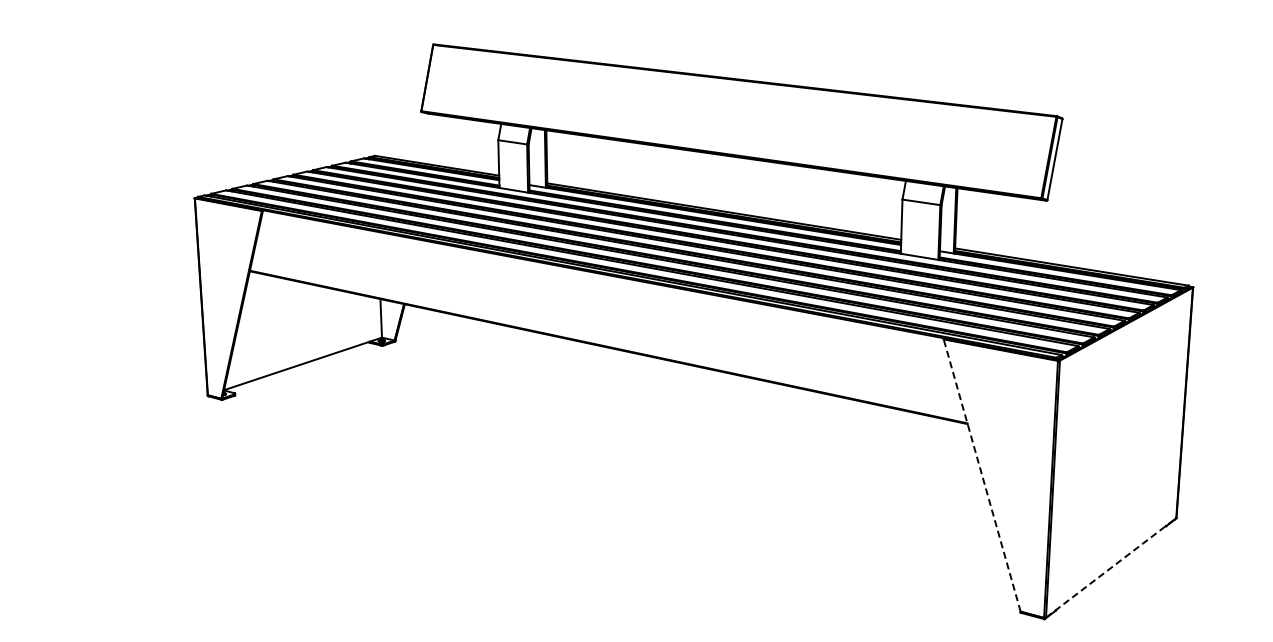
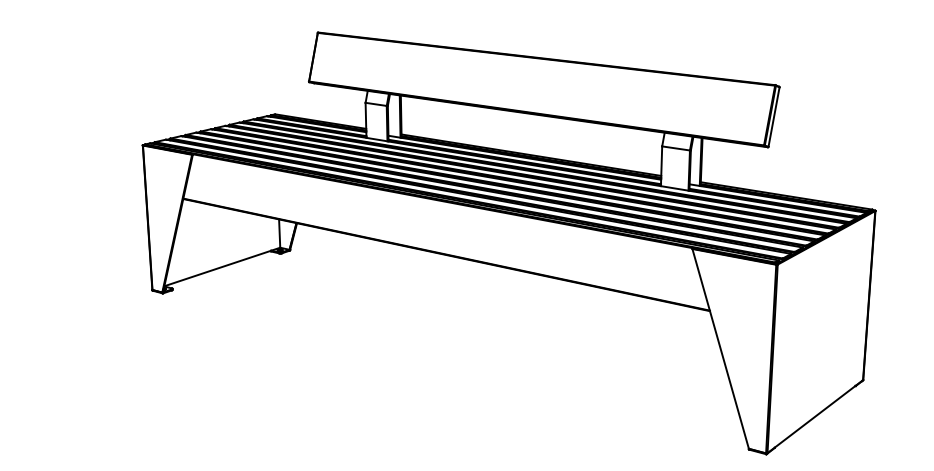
line: (982, 475) -> (720, 348), dashed -> solid
line: (1111, 567) -> (815, 416), dashed -> solid

